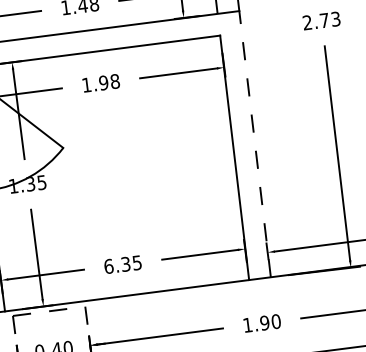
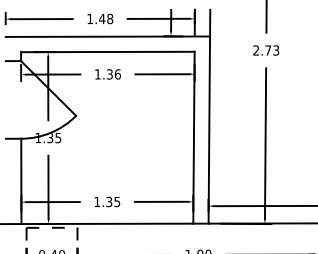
text: (108, 82) -> (113, 74), 1.98 -> 1.36
line: (255, 144) -> (209, 130), dashed -> solid
text: (109, 265) -> (97, 201), 6.35 -> 1.35

